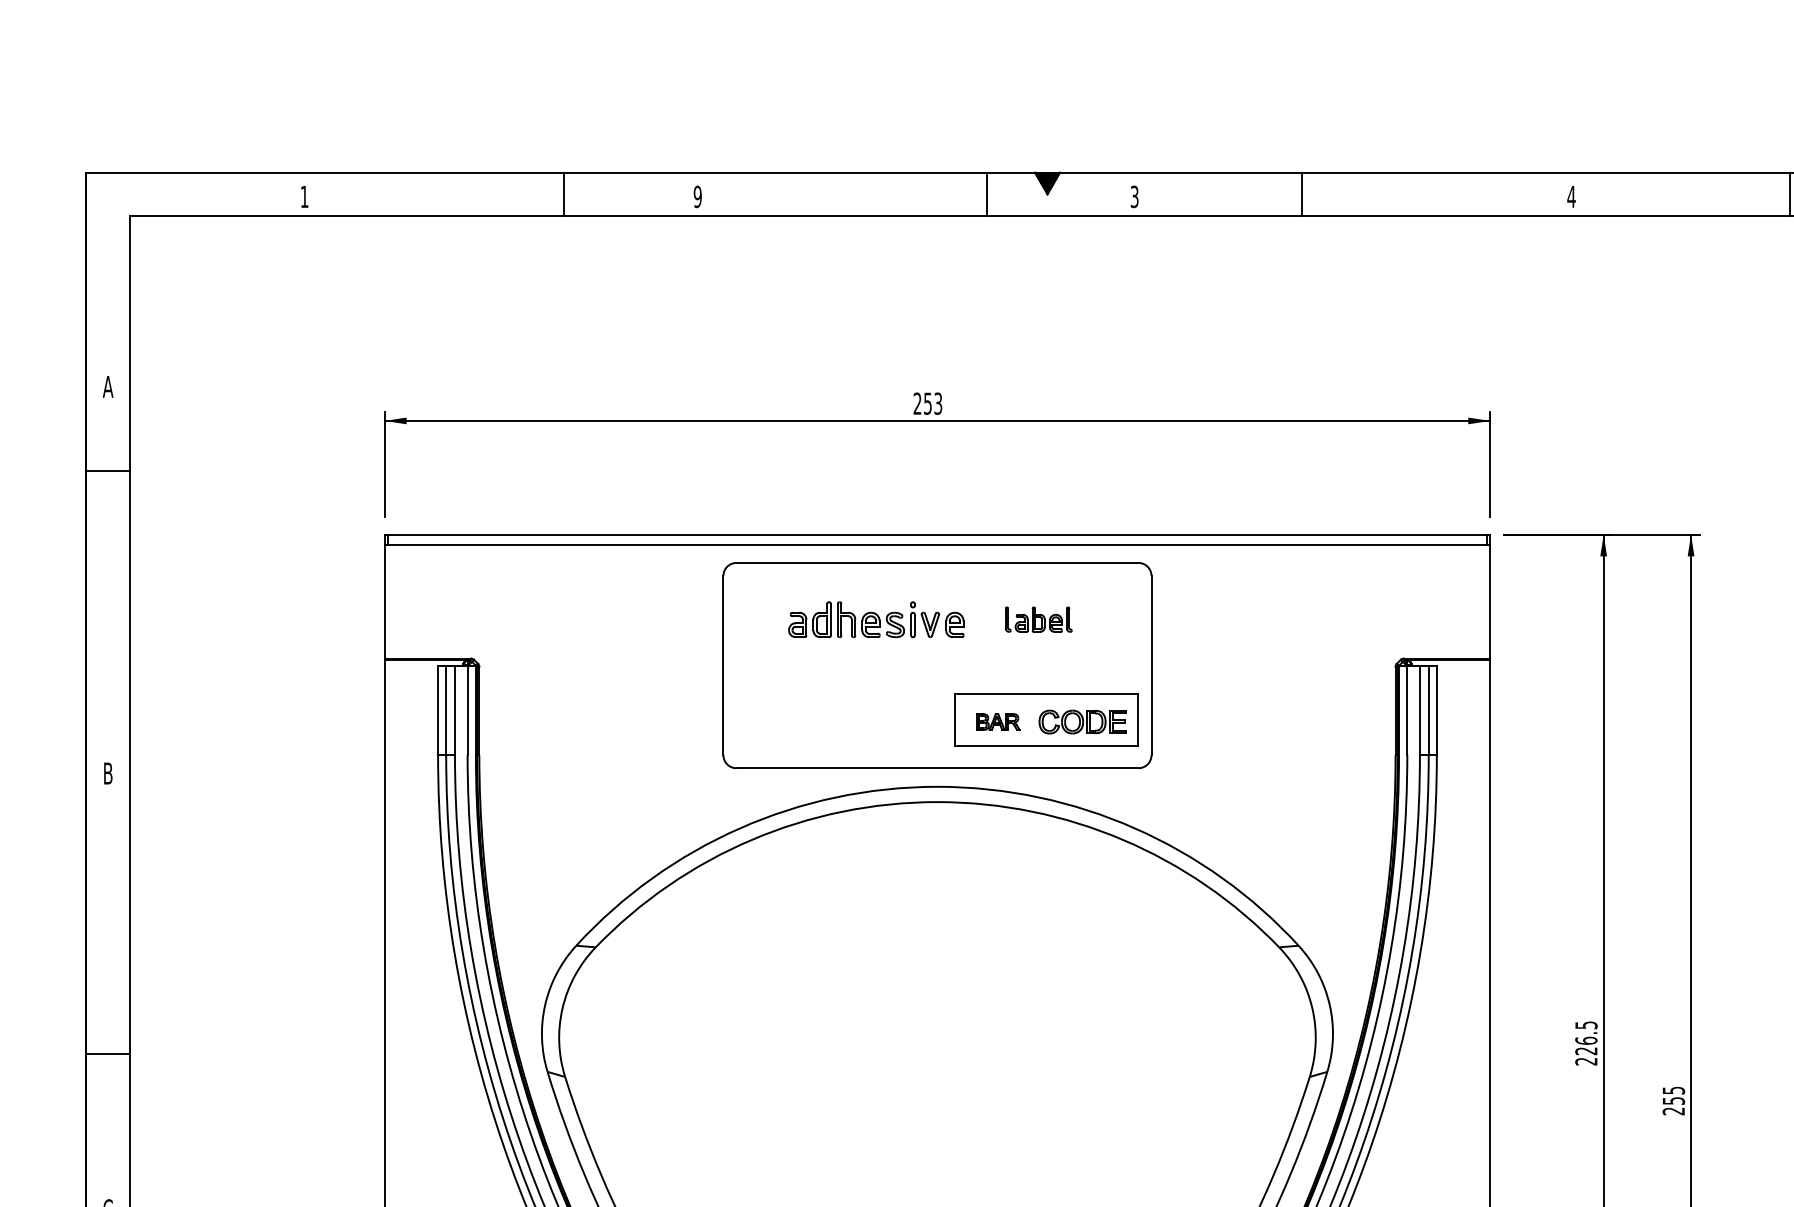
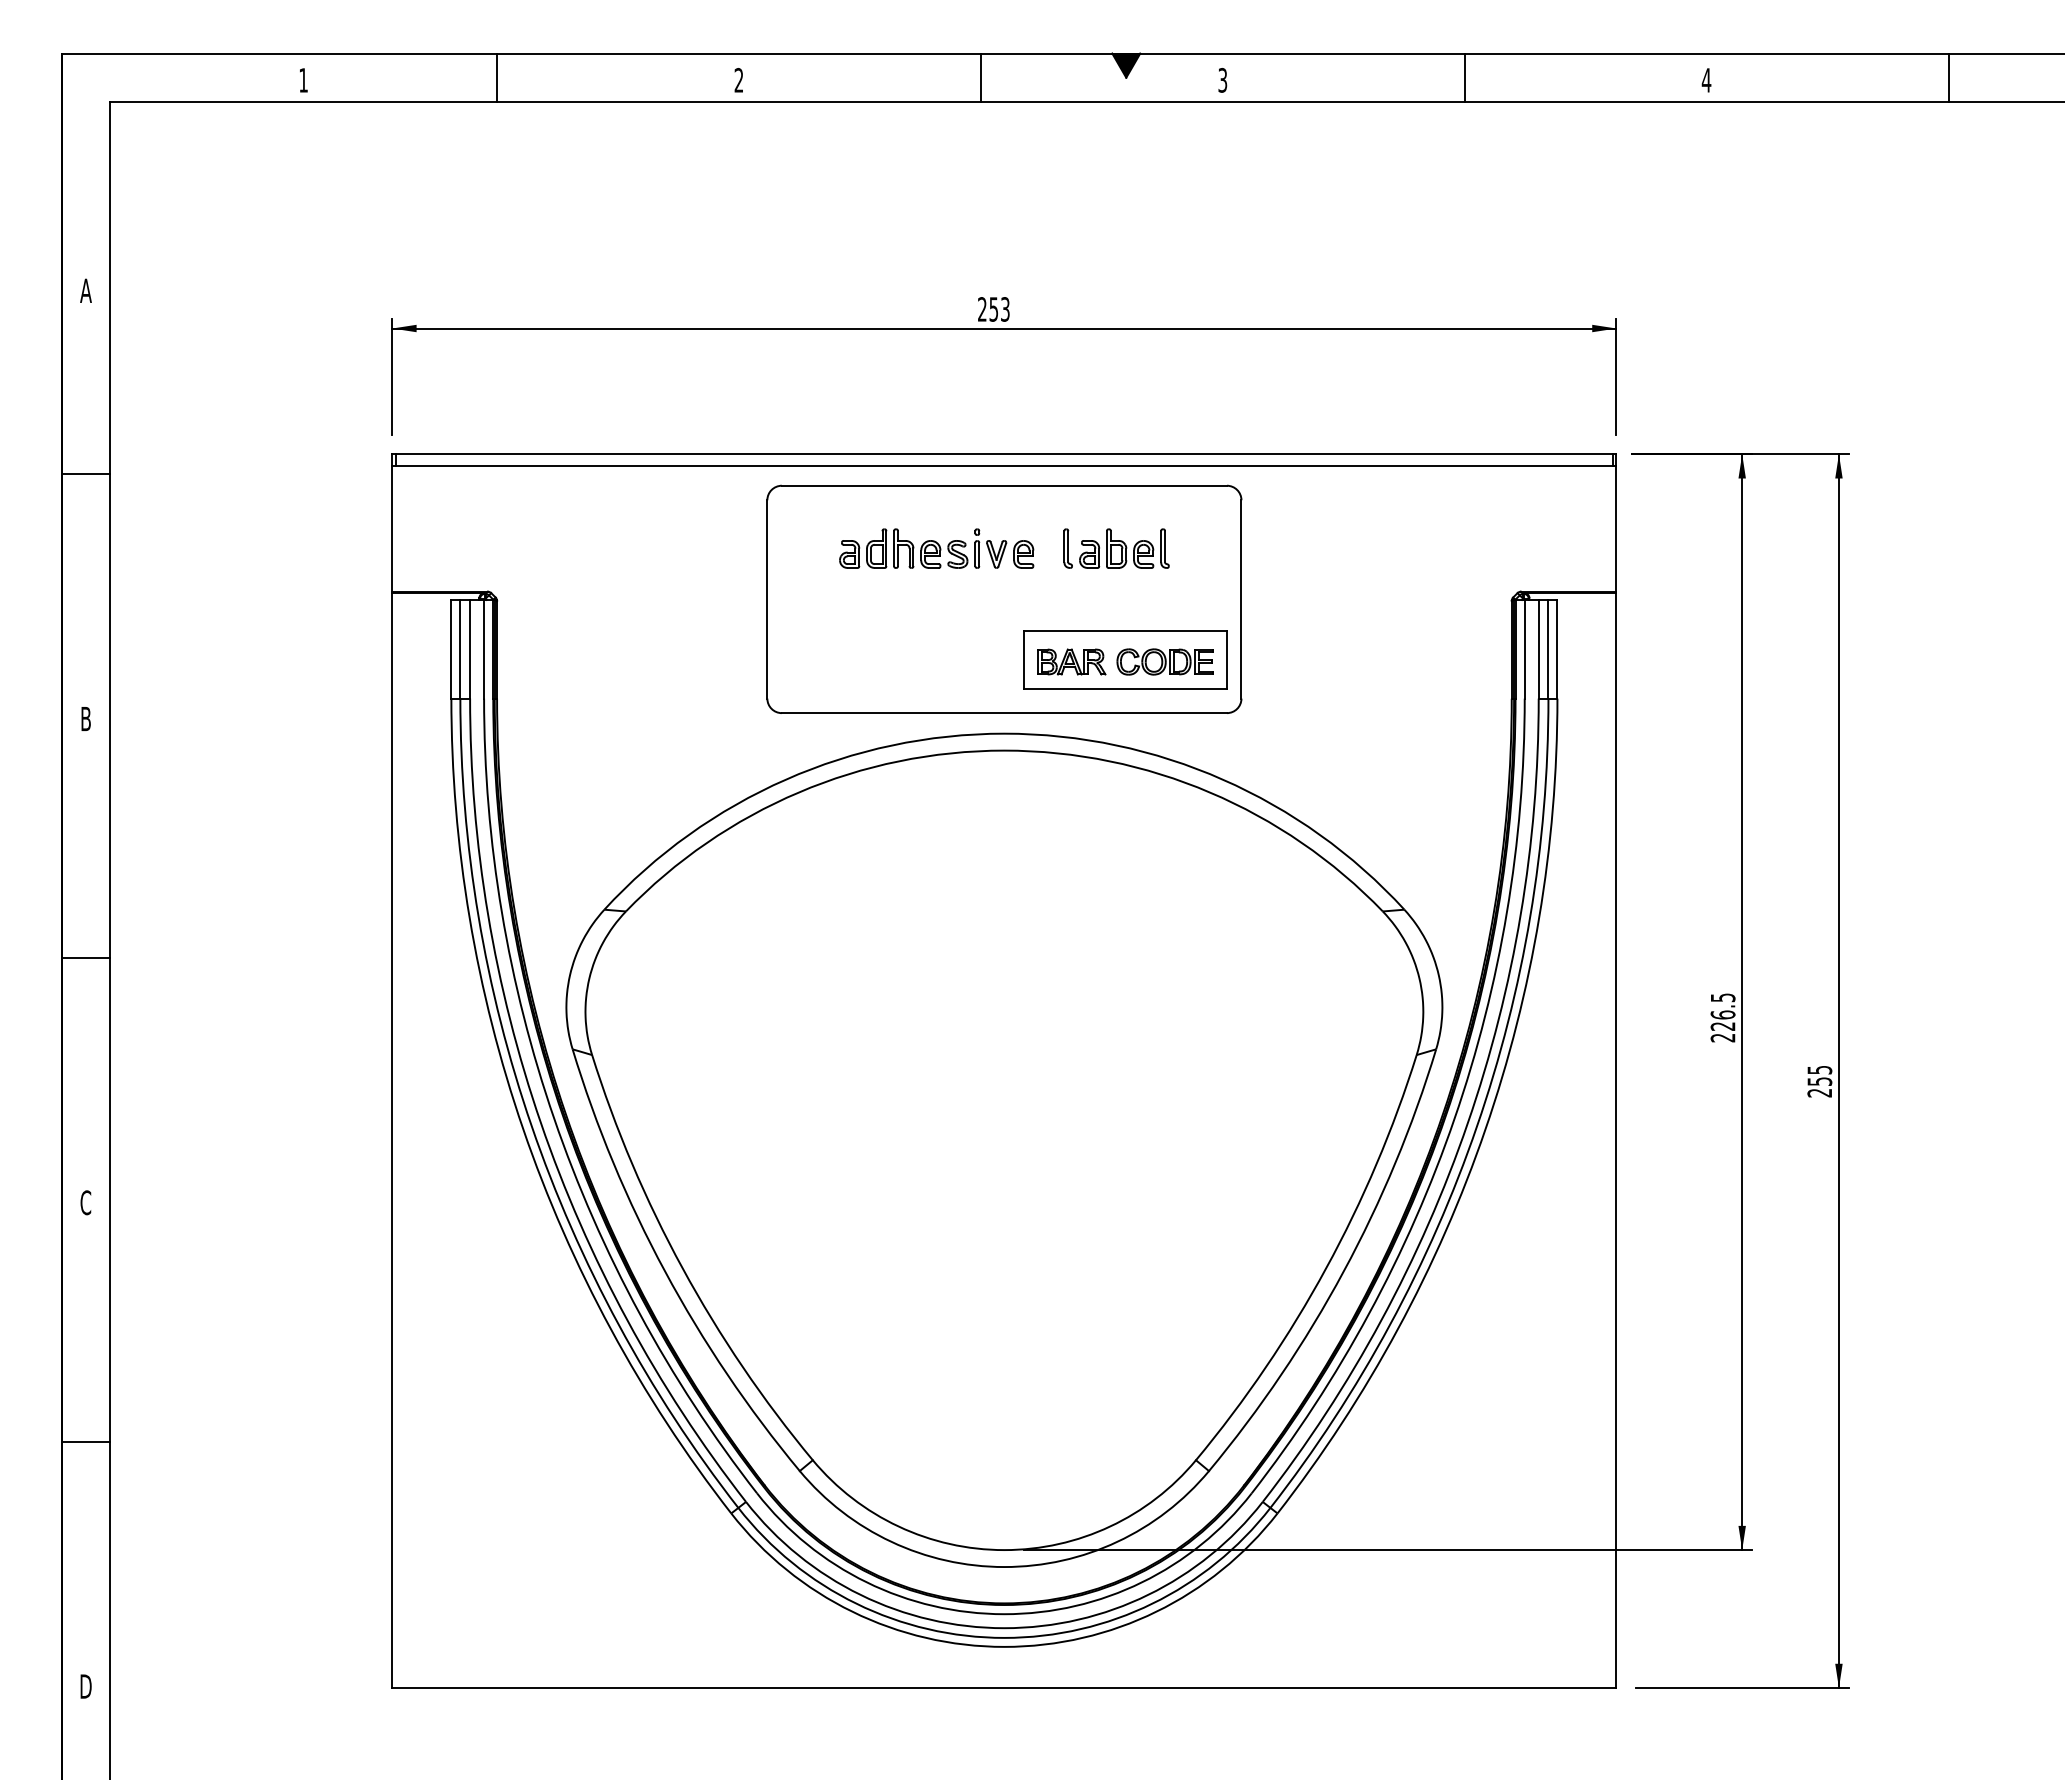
line: (563, 194) -> (497, 77), moved
line: (987, 194) -> (981, 77), moved
line: (1301, 194) -> (1464, 77), moved
text: (697, 196) -> (738, 80), 9 -> 2
line: (107, 470) -> (85, 474), moved
part: (1038, 619) -> (1116, 548), size x1.43
part: (998, 721) -> (1071, 661), size x1.43
line: (107, 1053) -> (85, 958), moved

